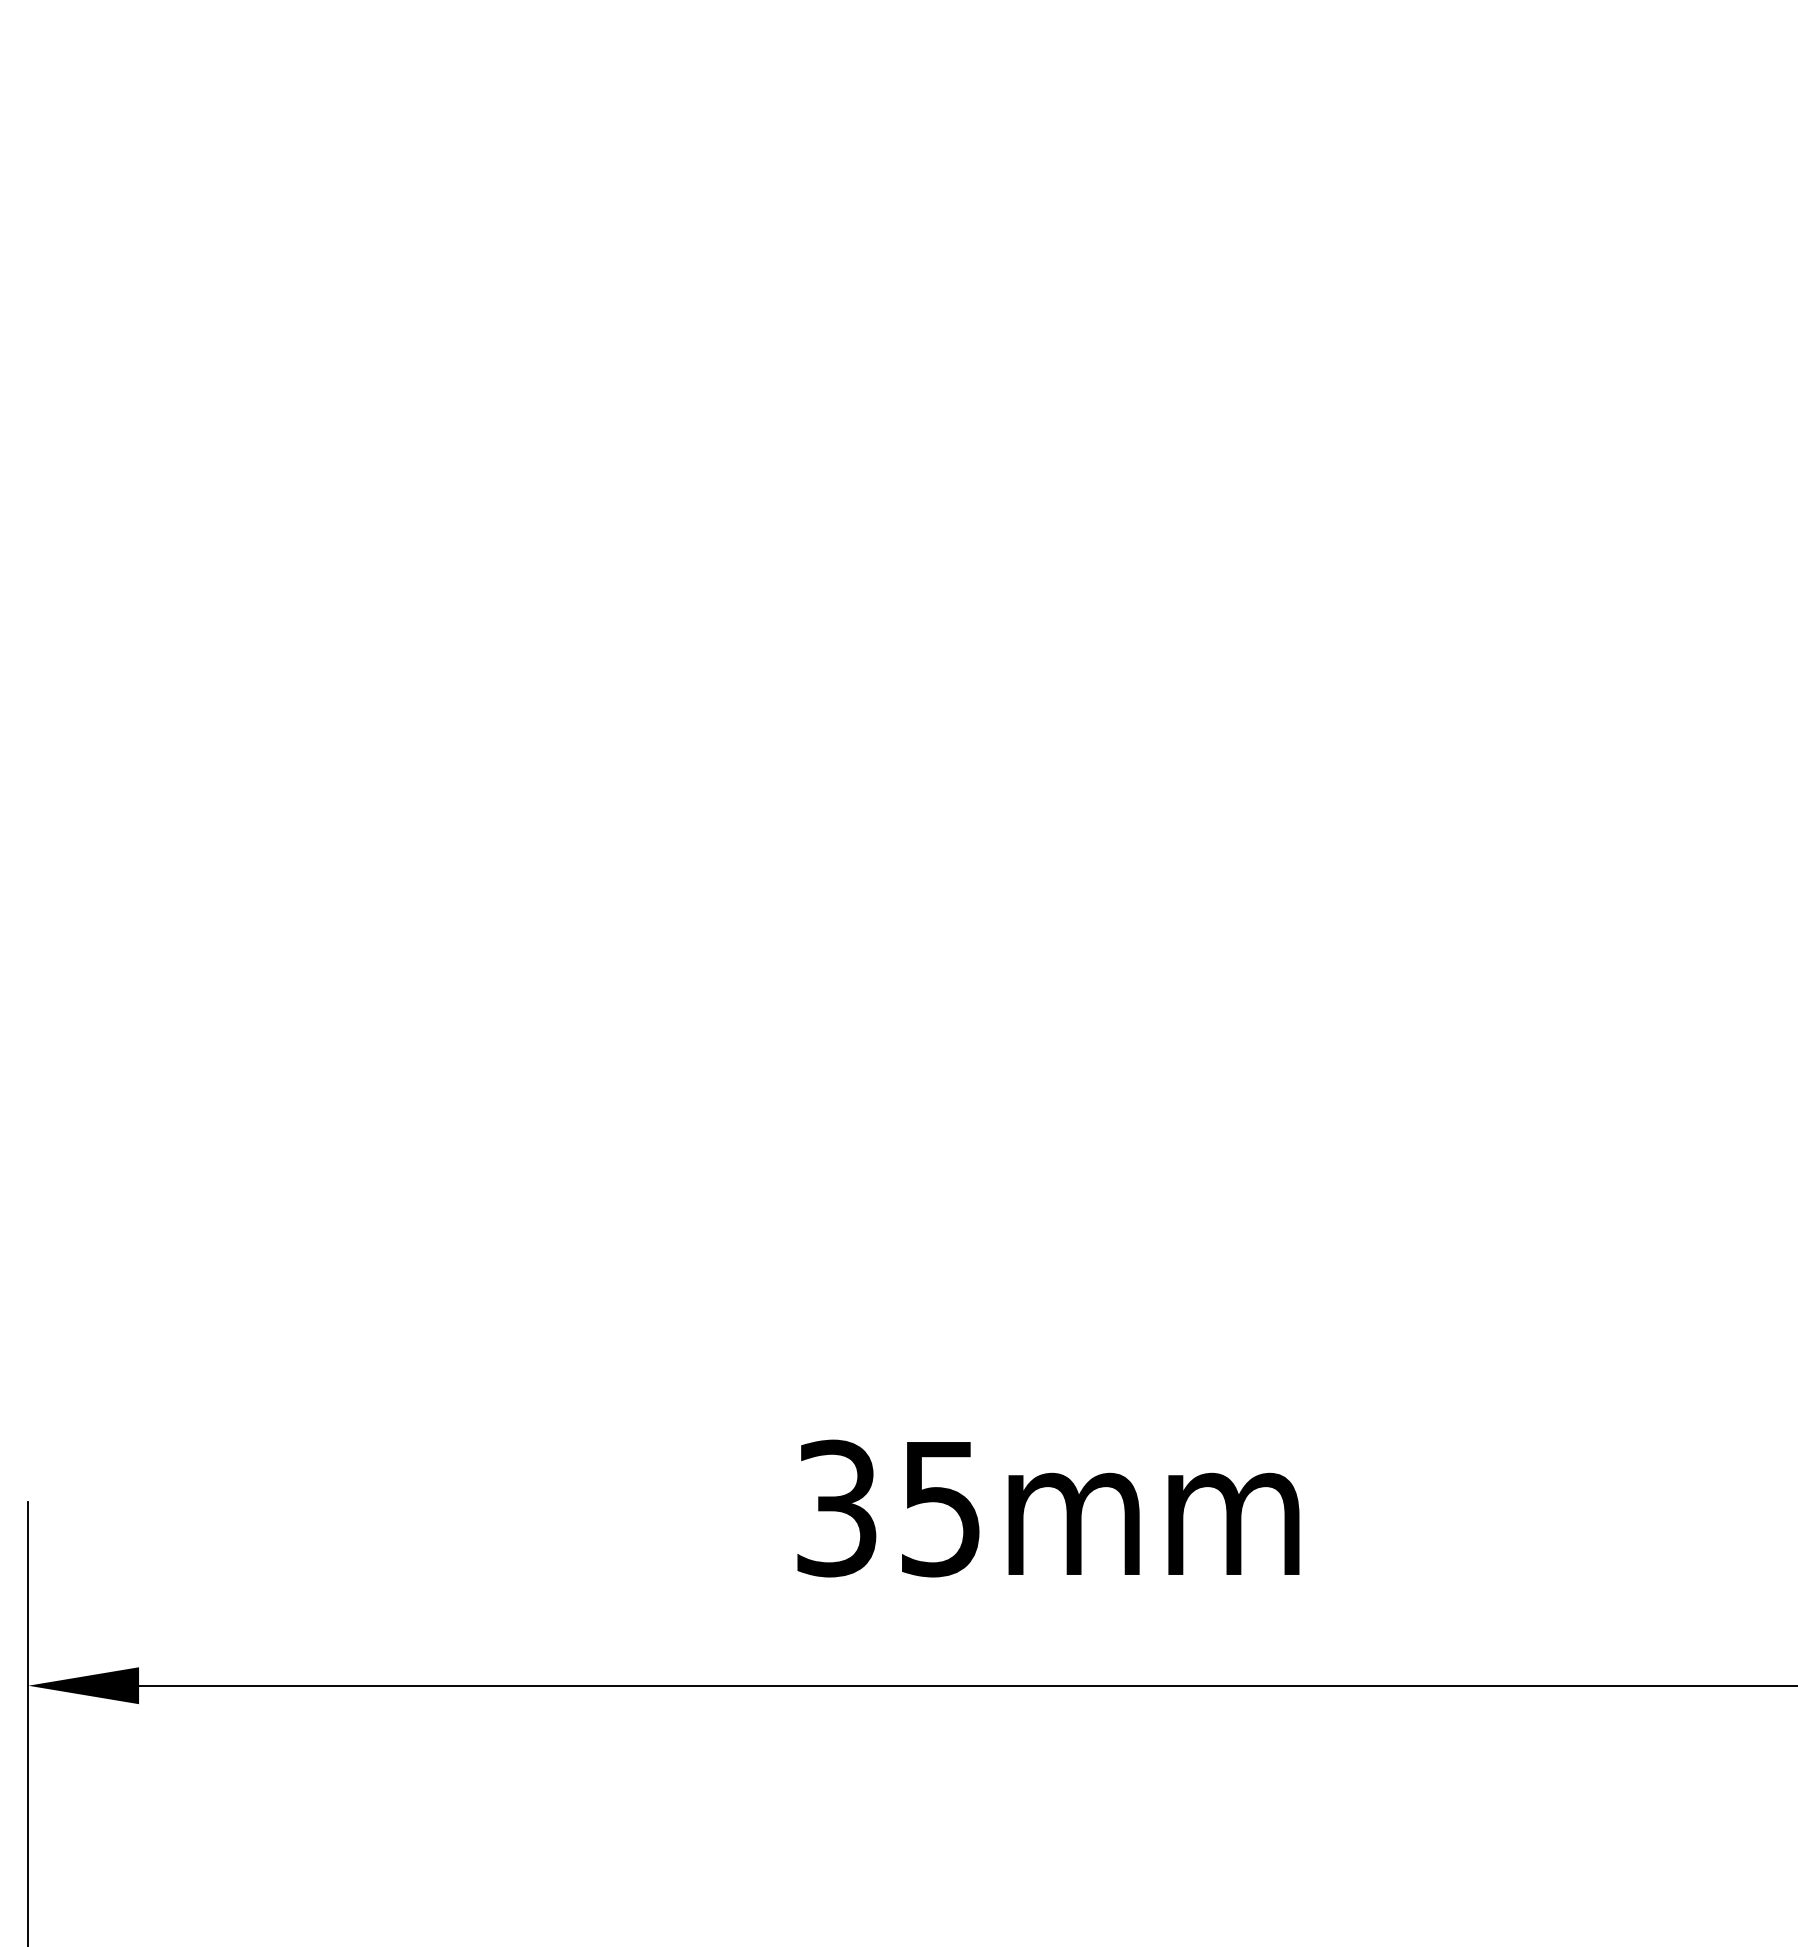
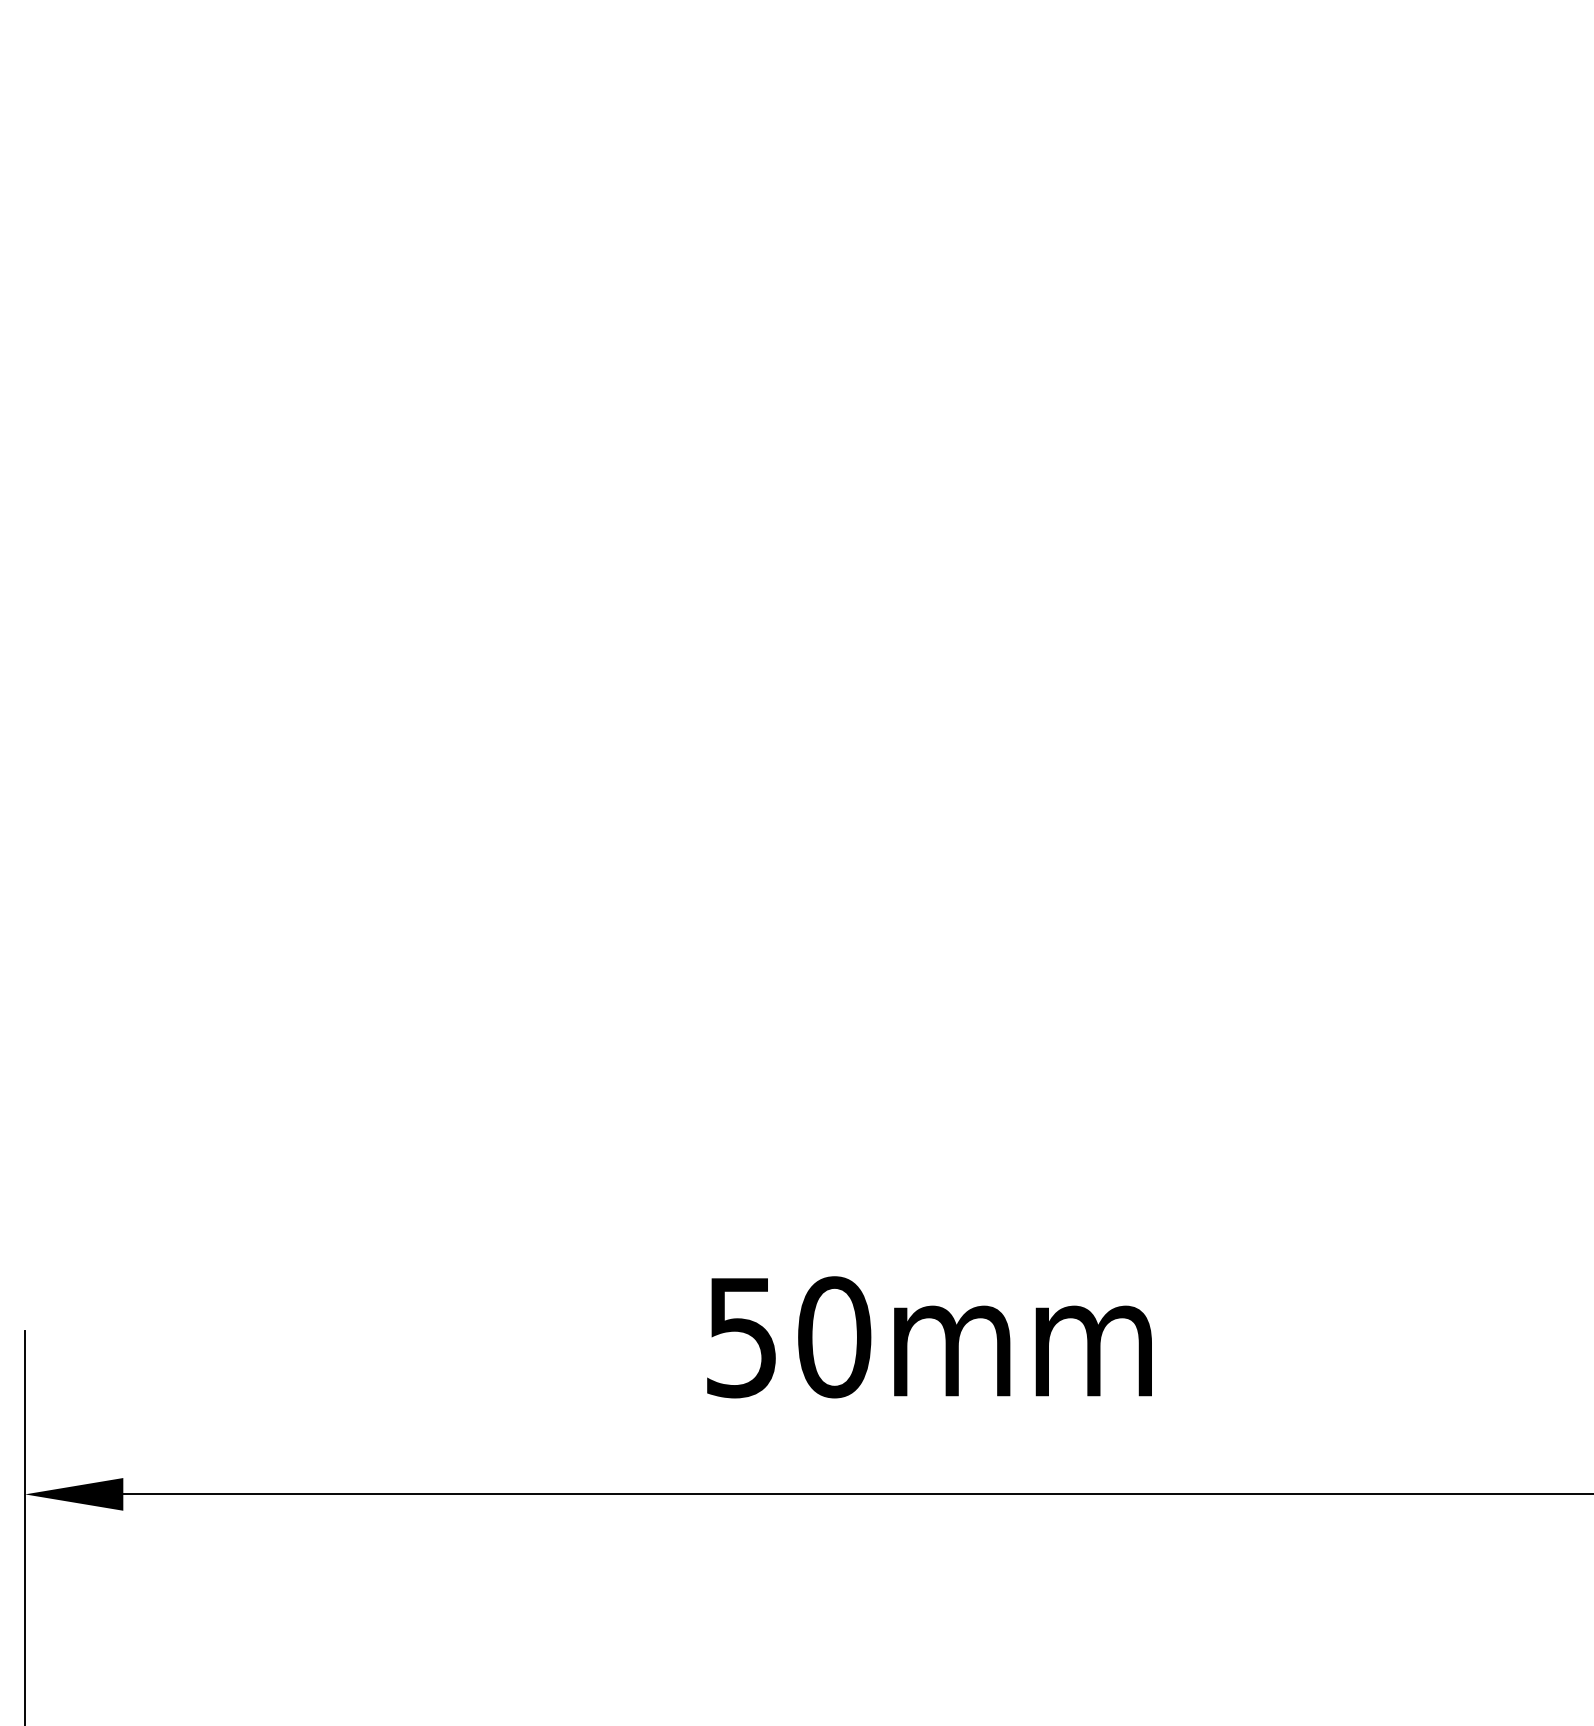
text: (889, 1508) -> (788, 1337), 35mm -> 50mm

